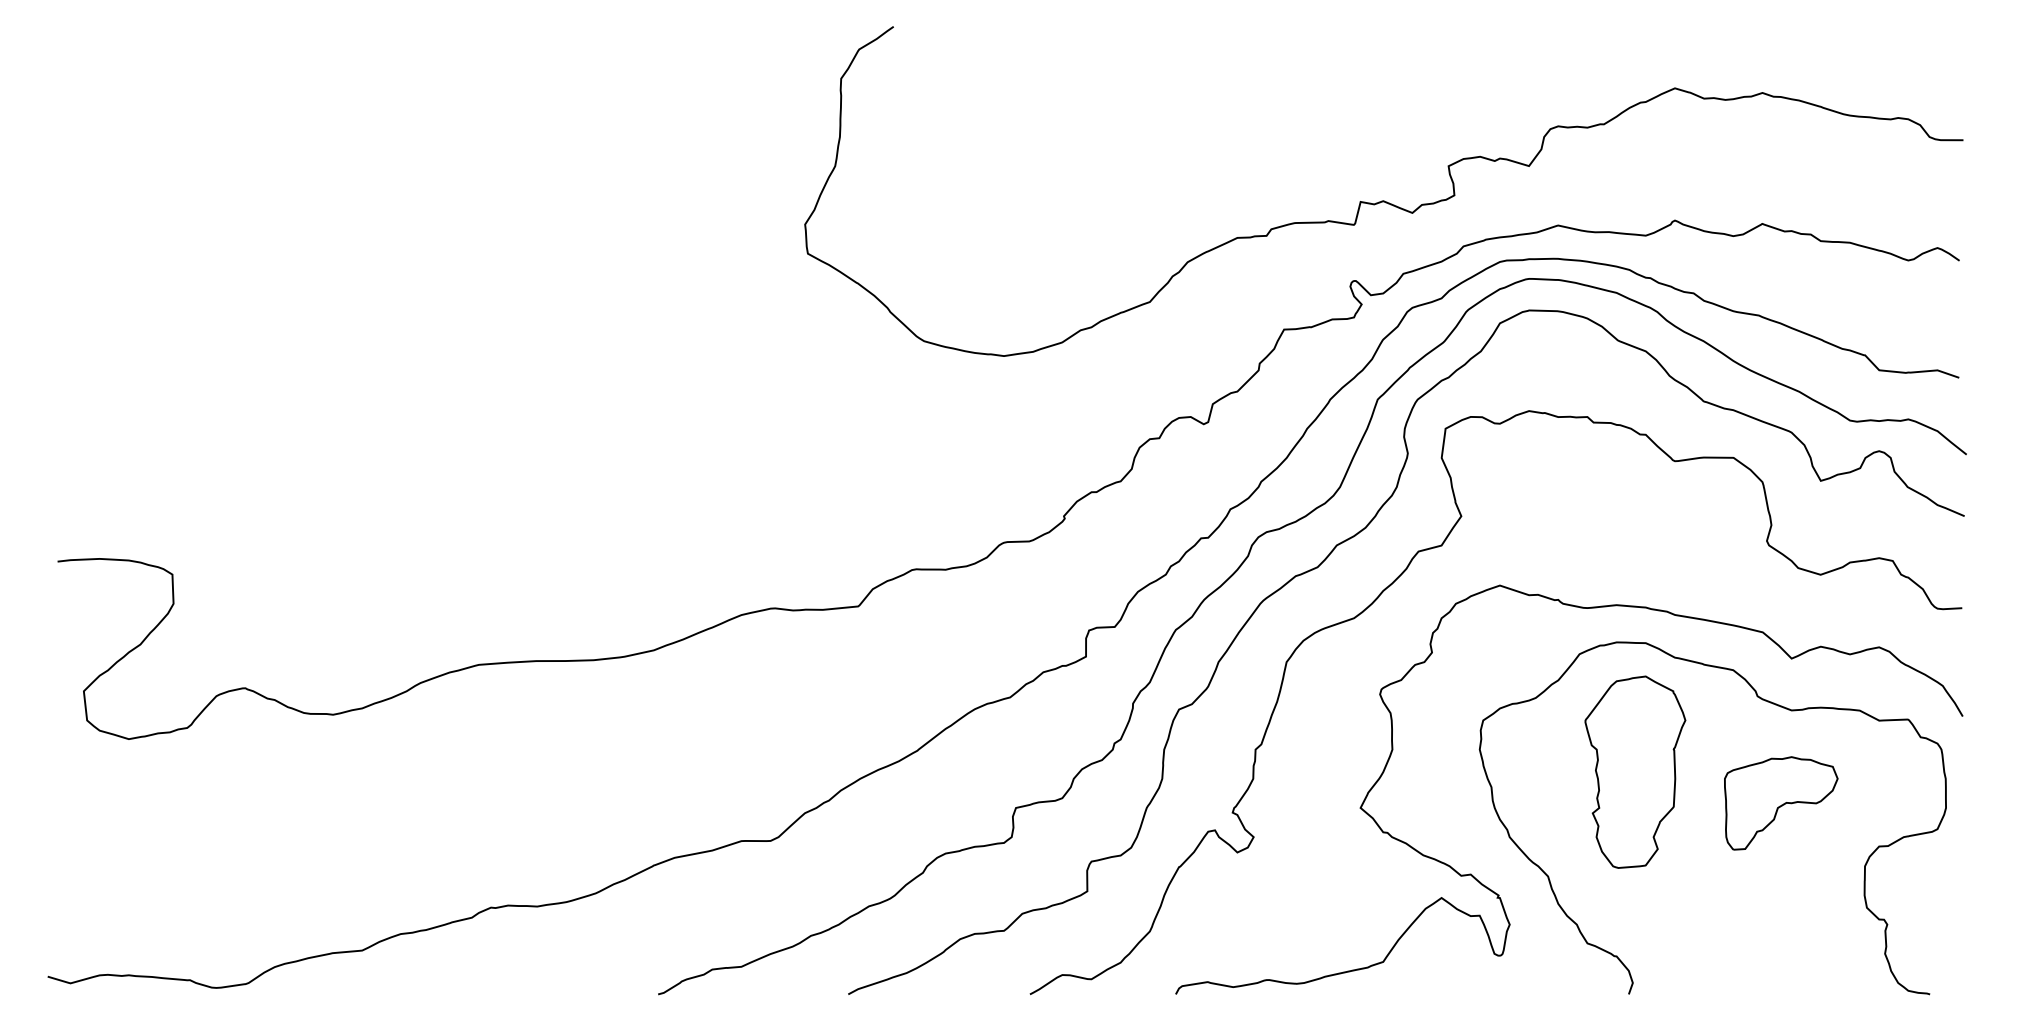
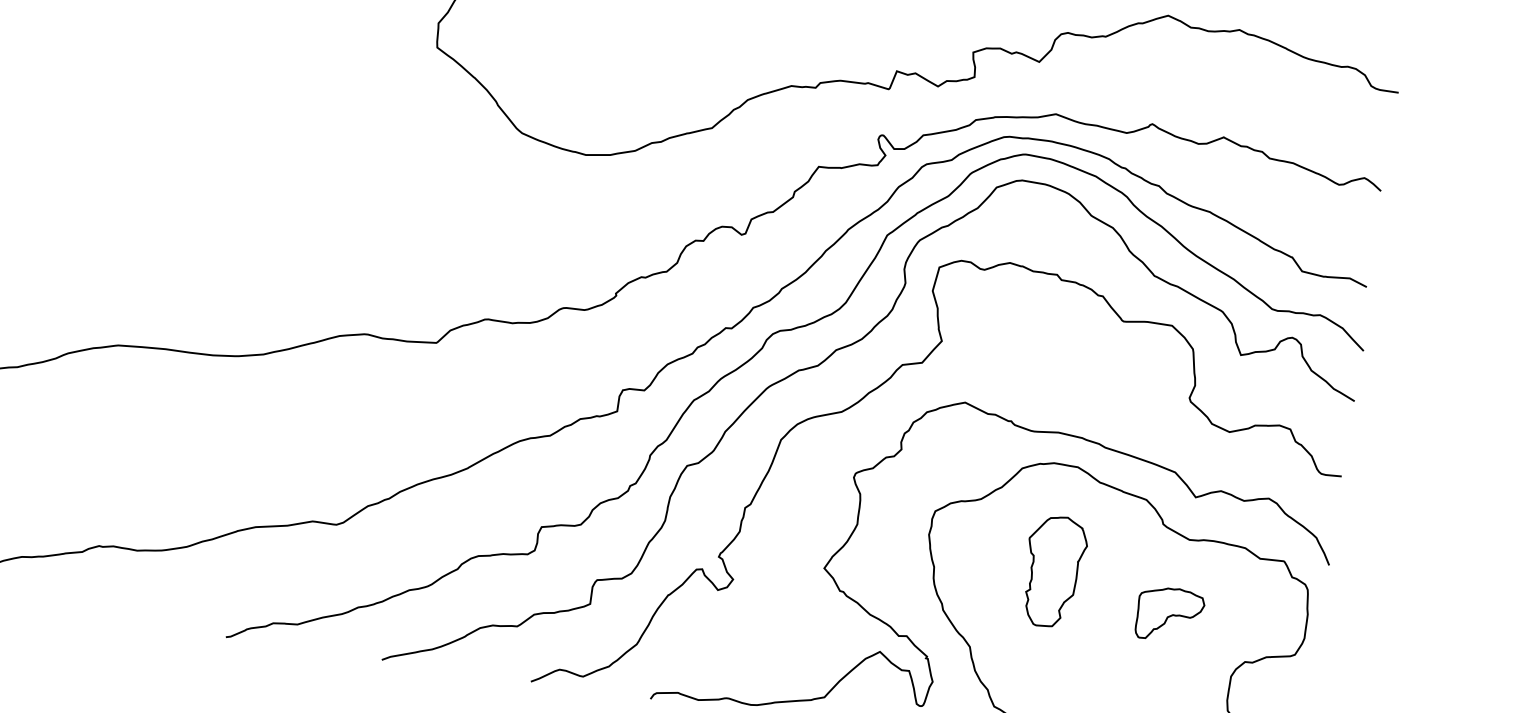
part: (1635, 771) -> (1054, 571), size x0.7
part: (1781, 803) -> (1170, 615), size x0.7

